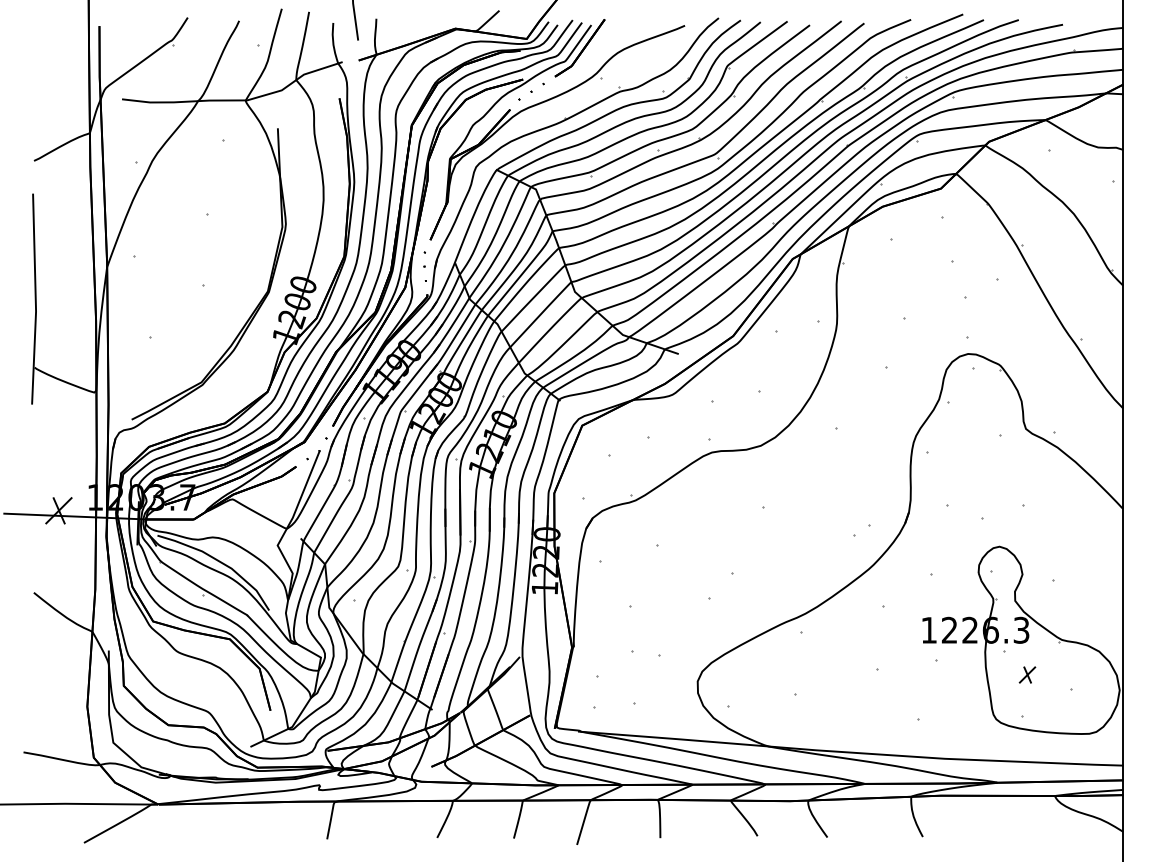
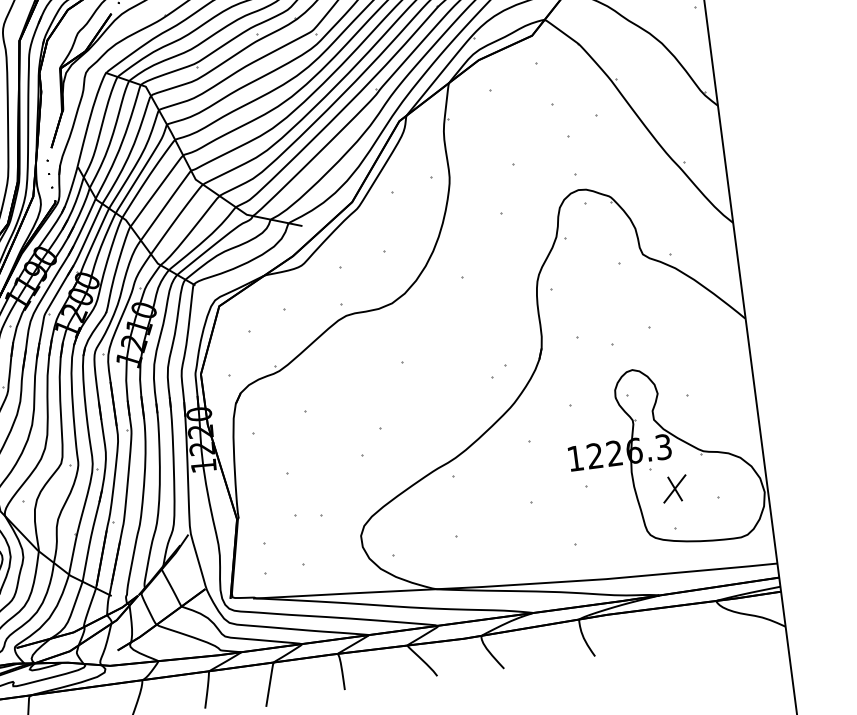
part: (1027, 674) -> (674, 488), size x1.67

